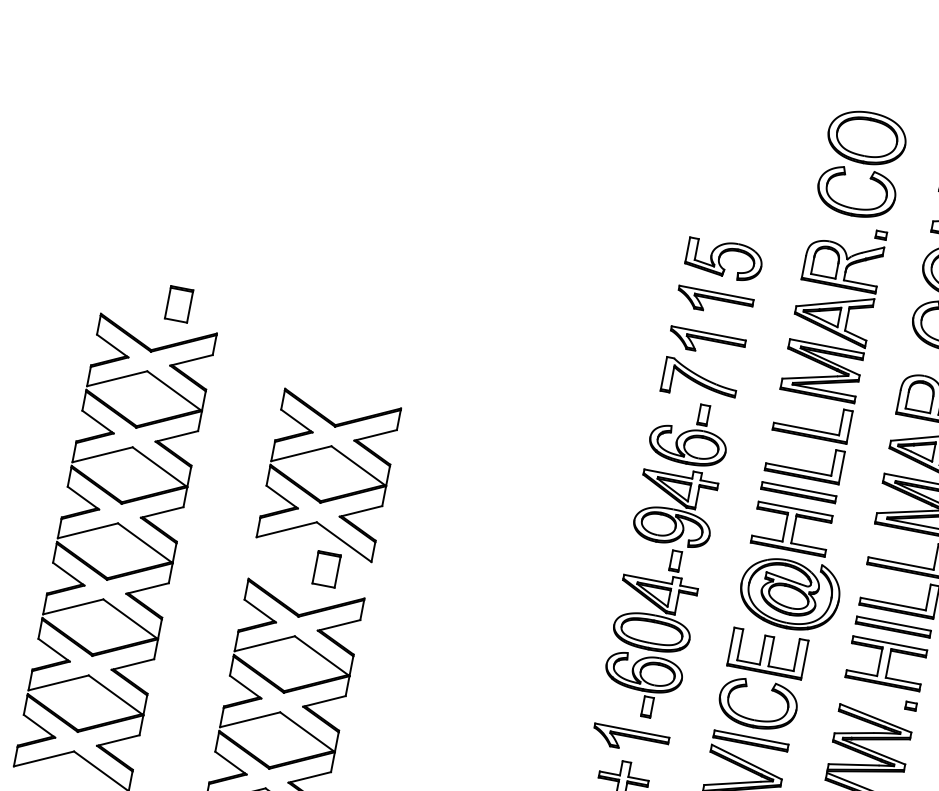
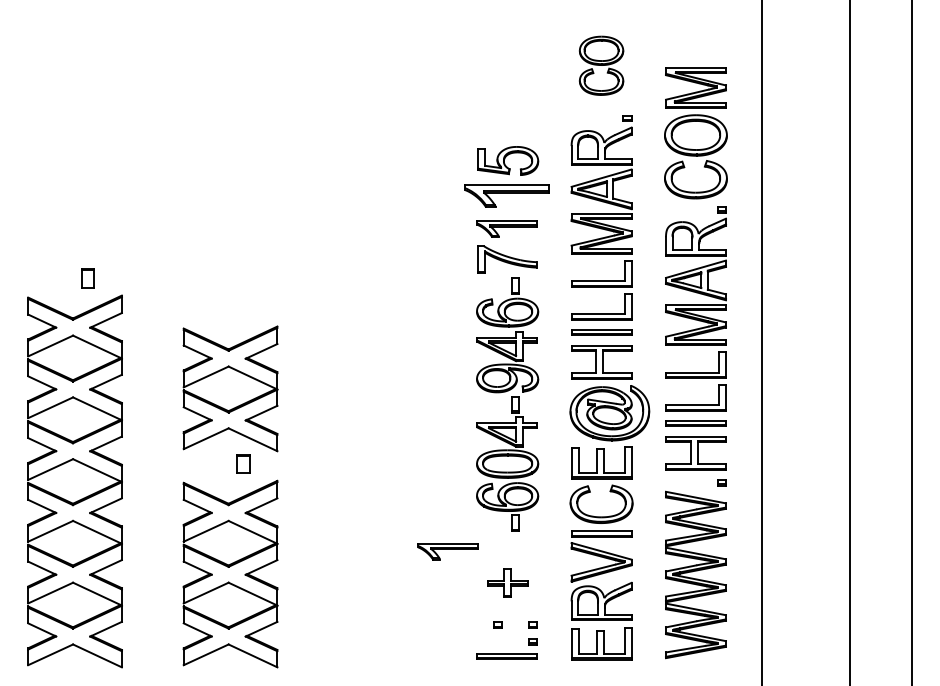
part: (861, 163) -> (601, 65), size x0.7
part: (714, 301) -> (506, 195), size x1.4
part: (178, 304) -> (87, 278), size x0.7
part: (325, 568) -> (242, 463), size x0.7
part: (629, 739) -> (447, 551), moved

